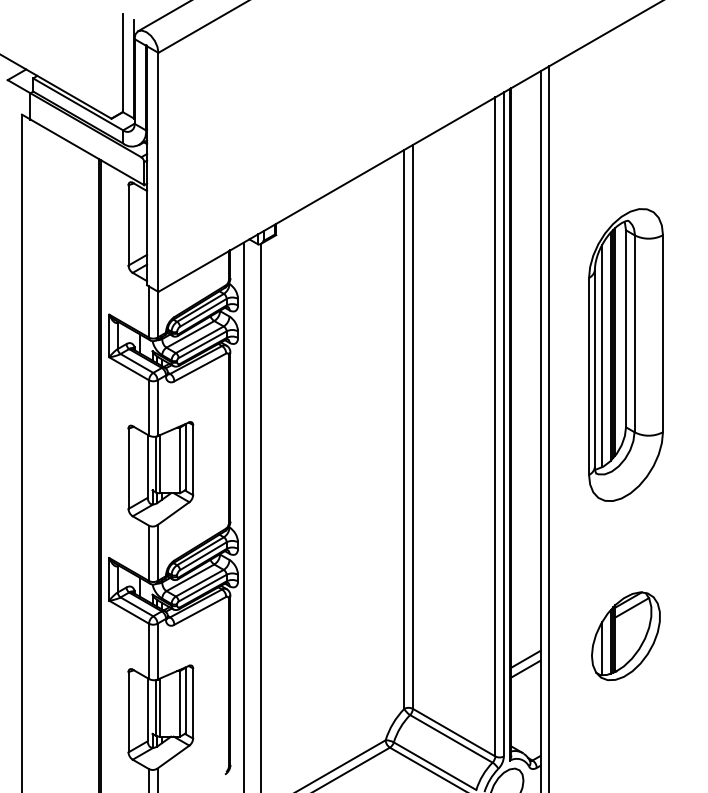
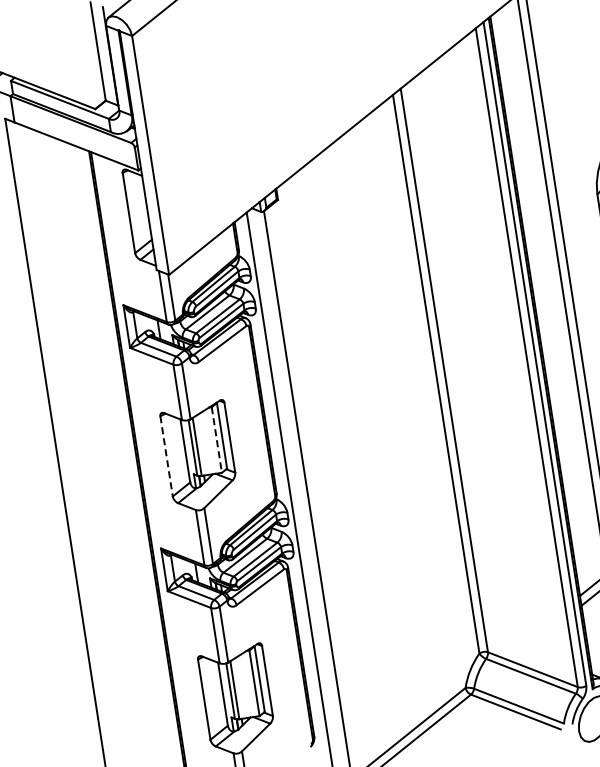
line: (180, 460) -> (217, 440), solid -> dashed
line: (128, 469) -> (166, 457), solid -> dashed

